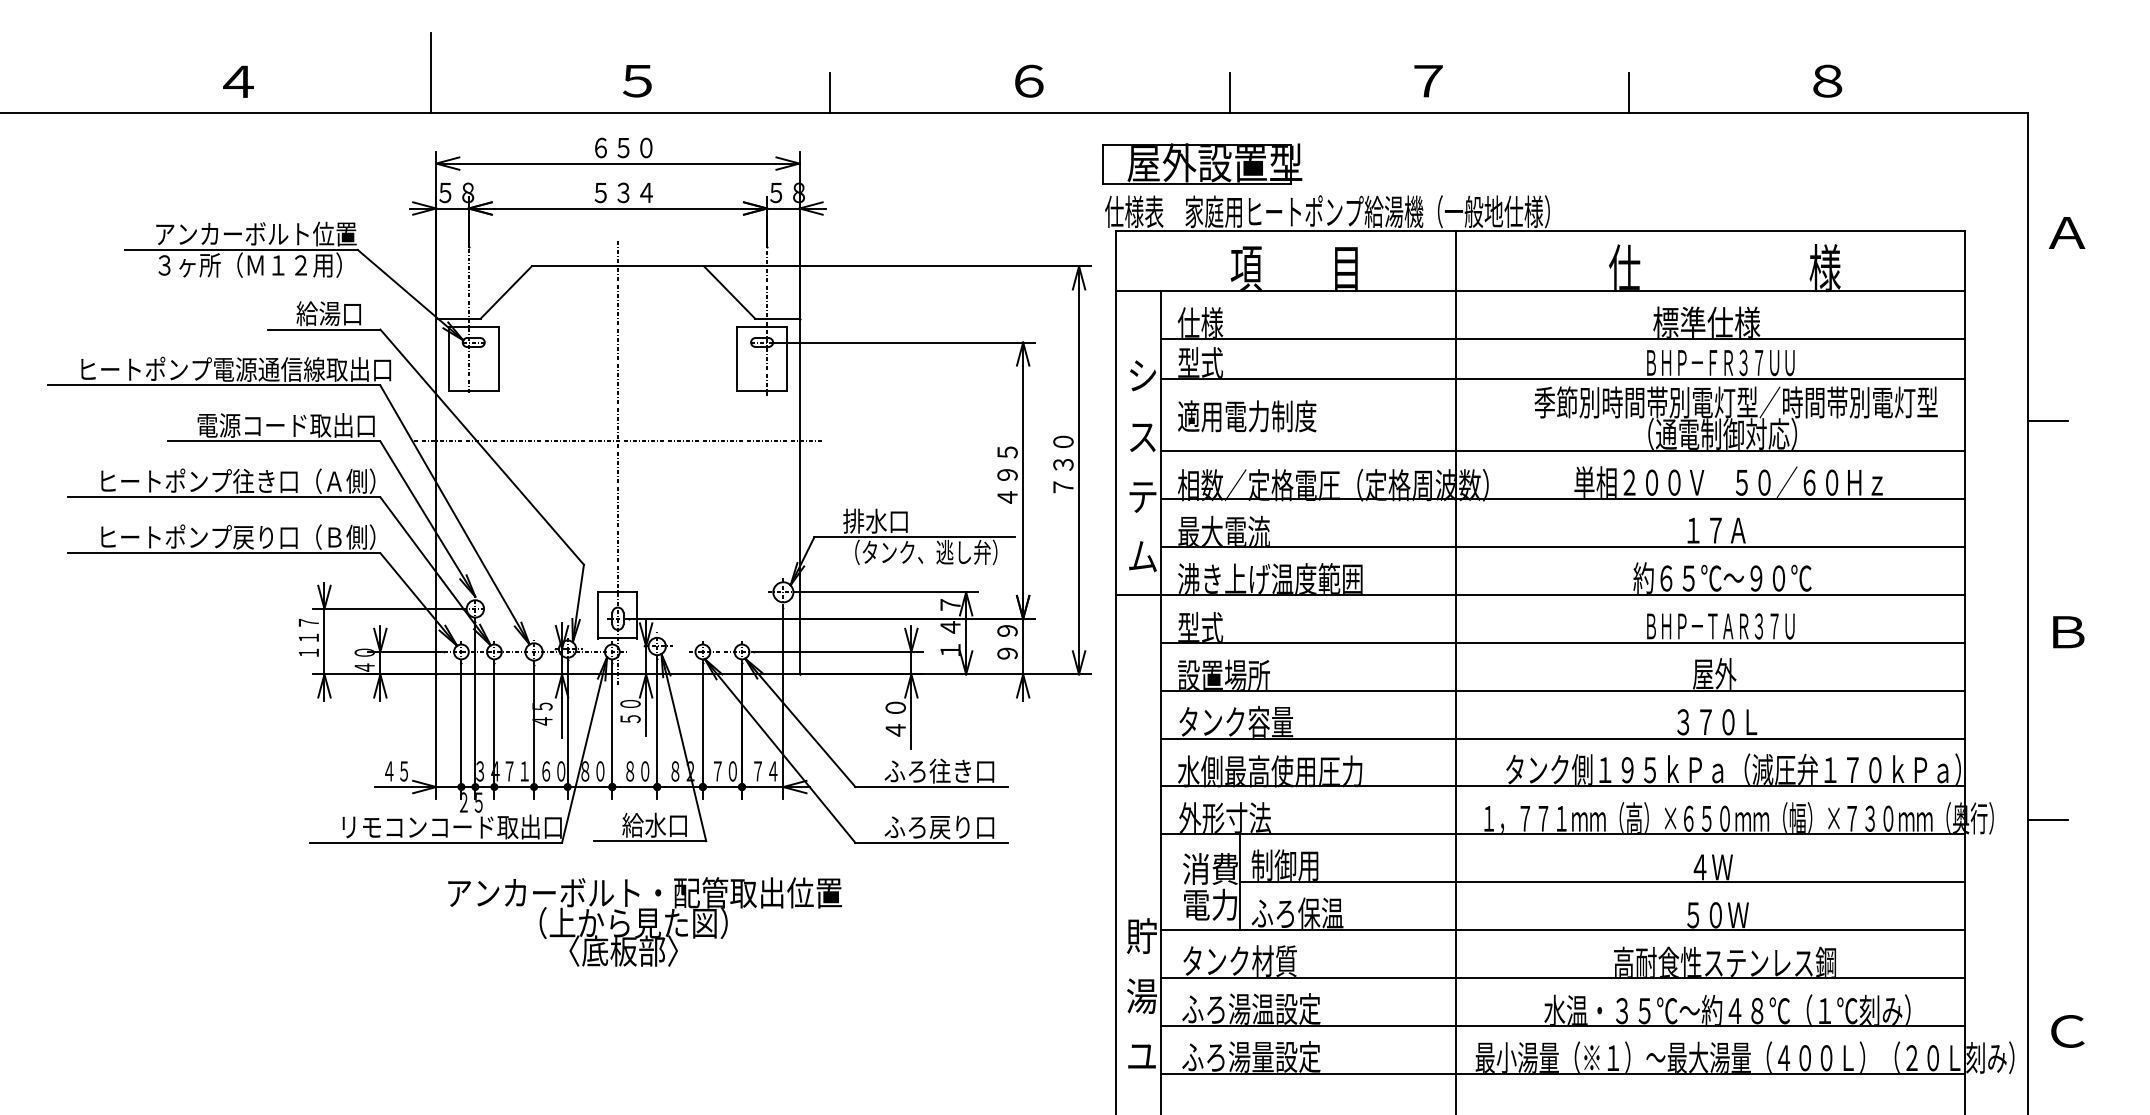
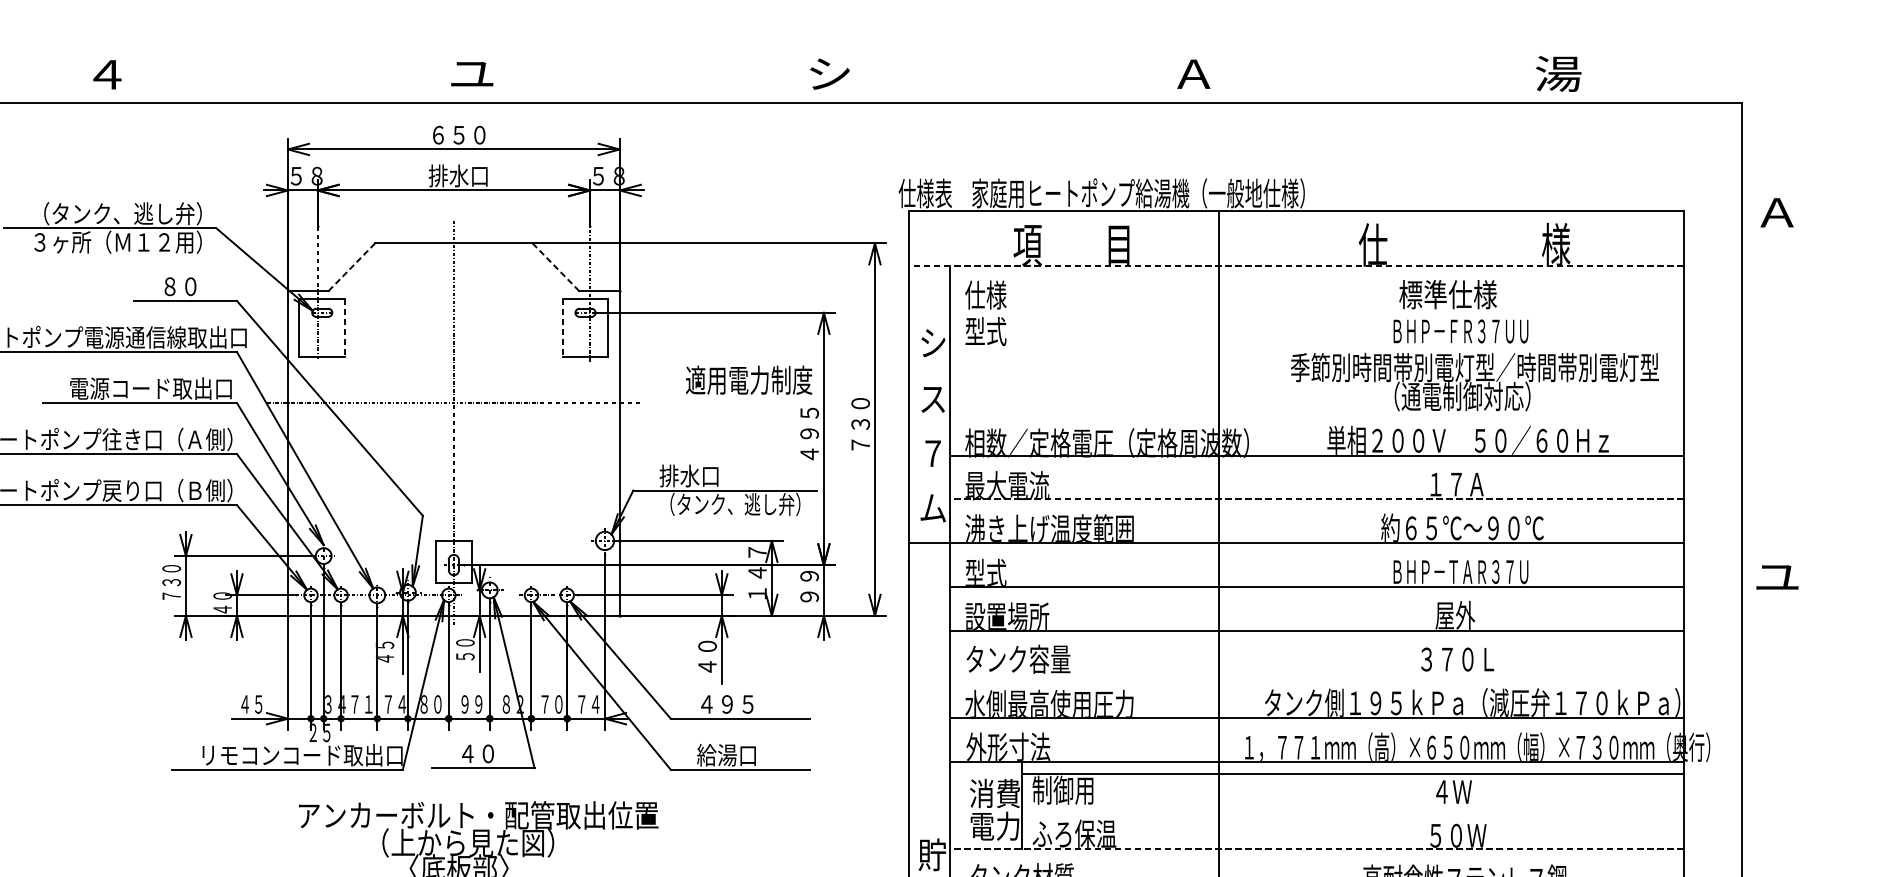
line: (431, 73) -> (283, 67), removed
text: (1827, 80) -> (1558, 73), ８ -> 湯
text: (637, 81) -> (471, 74), ５ -> ユ
text: (1029, 81) -> (829, 74), ６ -> シ
text: (1428, 81) -> (1194, 74), ７ -> Ａ
line: (830, 93) -> (647, 85), removed
line: (1229, 93) -> (1012, 85), removed
line: (1628, 93) -> (1376, 85), removed
part: (1202, 163) -> (987, 149), removed
text: (622, 192) -> (458, 175), ５３４ -> 排水口
text: (256, 233) -> (123, 213), アンカーボルト位置 -> （タンク、逃し弁）
line: (1539, 291) -> (1295, 266), solid -> dashed
line: (506, 292) -> (352, 267), solid -> dashed
line: (729, 292) -> (555, 267), solid -> dashed
text: (328, 313) -> (189, 286), 給湯口 -> ８０
line: (1562, 339) -> (1316, 310), removed
line: (498, 359) -> (344, 328), solid -> dashed
line: (736, 359) -> (562, 328), solid -> dashed
line: (1562, 379) -> (1316, 346), removed
text: (1247, 416) -> (749, 380), moved
line: (2048, 420) -> (1760, 384), removed
line: (1562, 451) -> (1316, 412), removed
text: (1142, 497) -> (932, 454), テ -> ７
line: (1562, 546) -> (1316, 499), solid -> dashed
text: (2067, 632) -> (1777, 577), Ｂ -> ユ
text: (308, 637) -> (171, 582), １１７ -> ７３０
line: (1562, 738) -> (1316, 674), removed
text: (939, 770) -> (747, 703), ふろ往き口 -> ４９５
text: (553, 771) -> (395, 704), ６０ -> ７４
text: (637, 771) -> (471, 704), ８０ -> ９９
line: (2048, 819) -> (1760, 748), removed
text: (654, 824) -> (487, 752), 給水口 -> ４０
text: (939, 826) -> (747, 754), ふろ戻り口 -> 給湯口
line: (1602, 882) -> (1352, 773), moved
line: (1562, 930) -> (1316, 849), solid -> dashed

